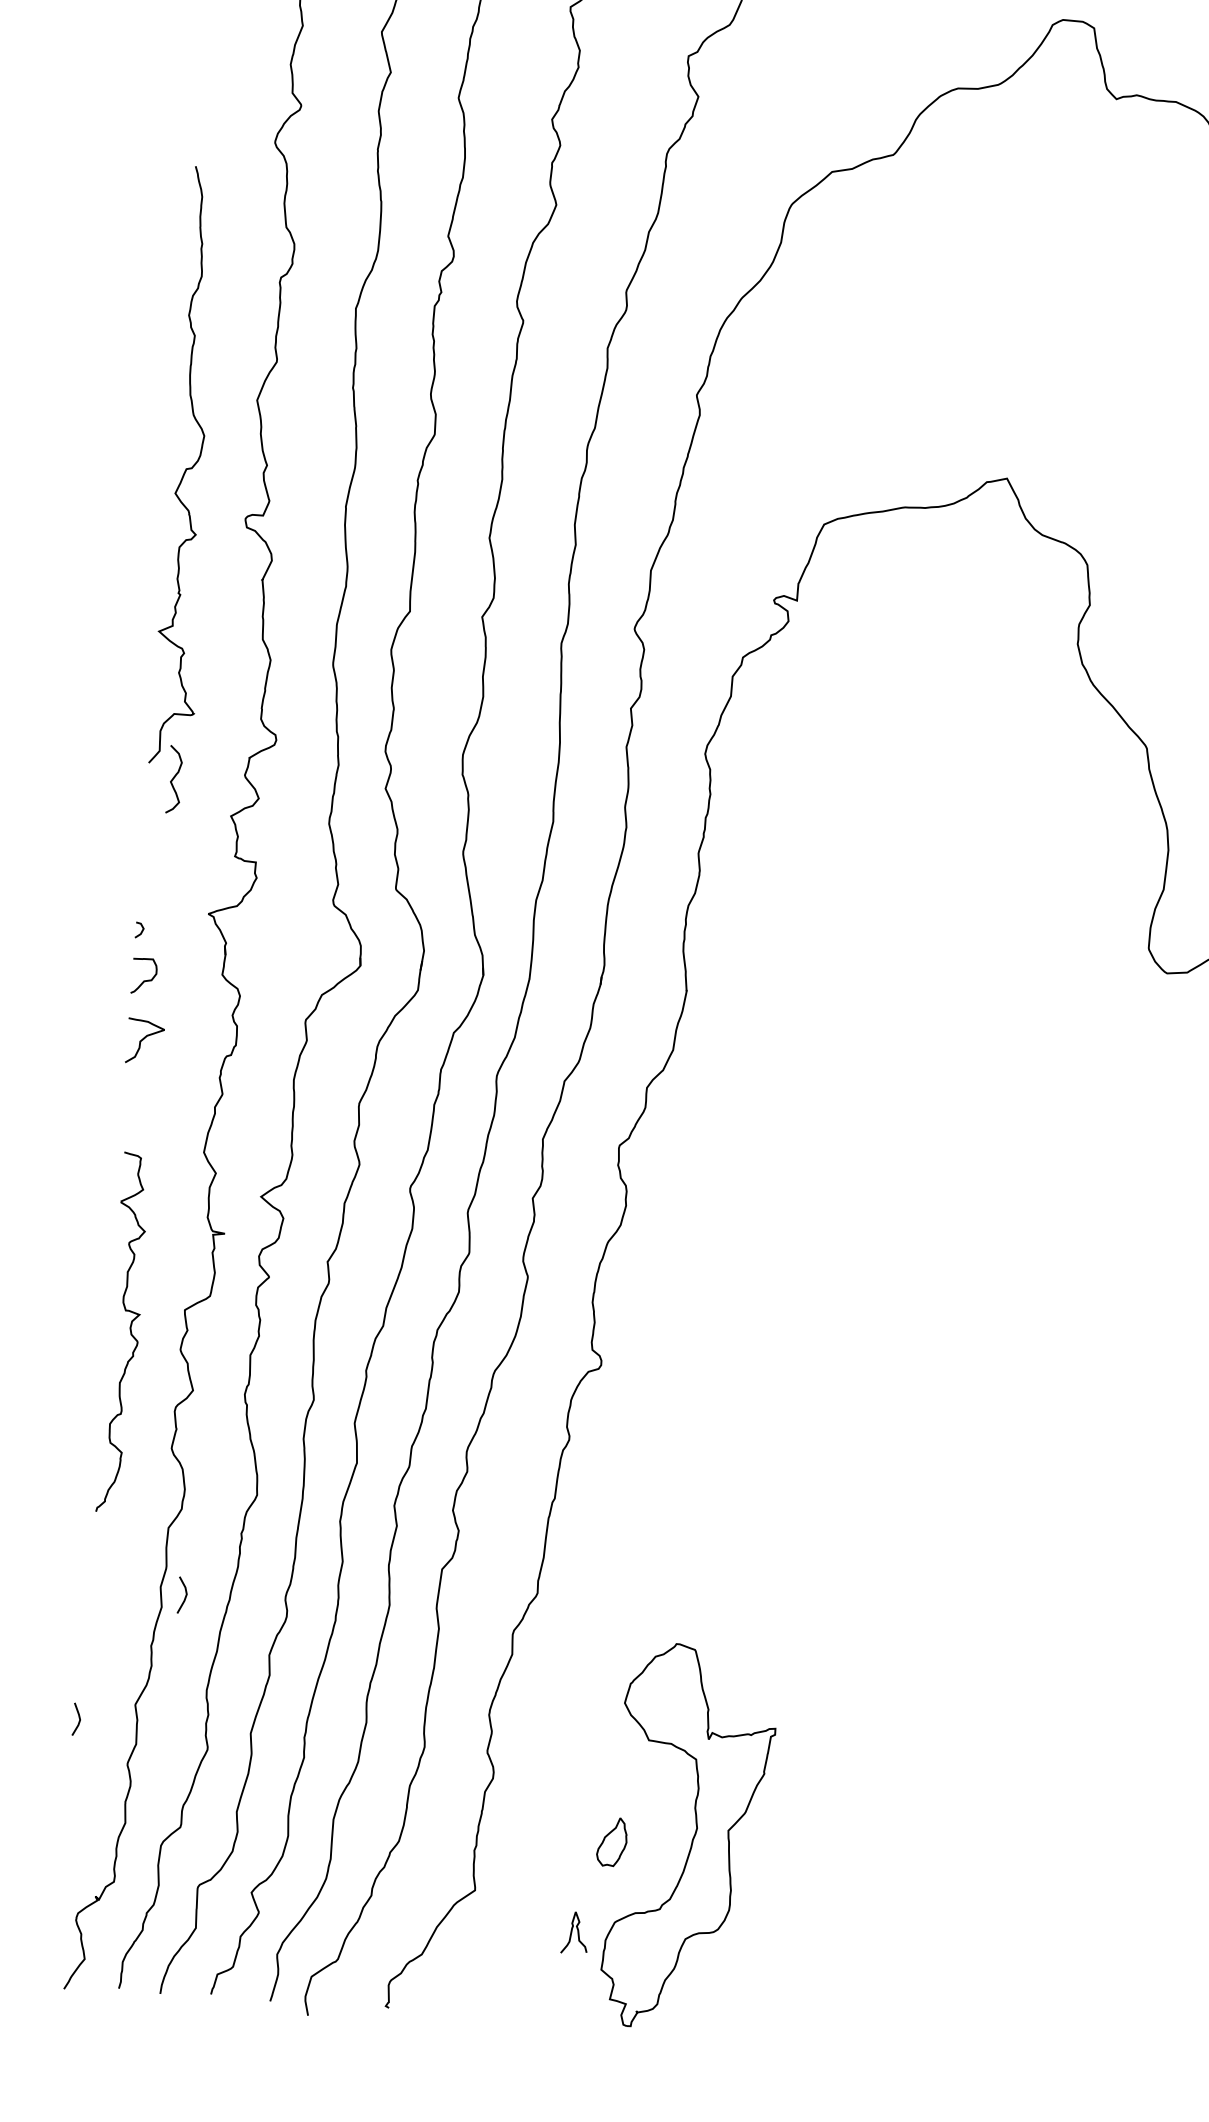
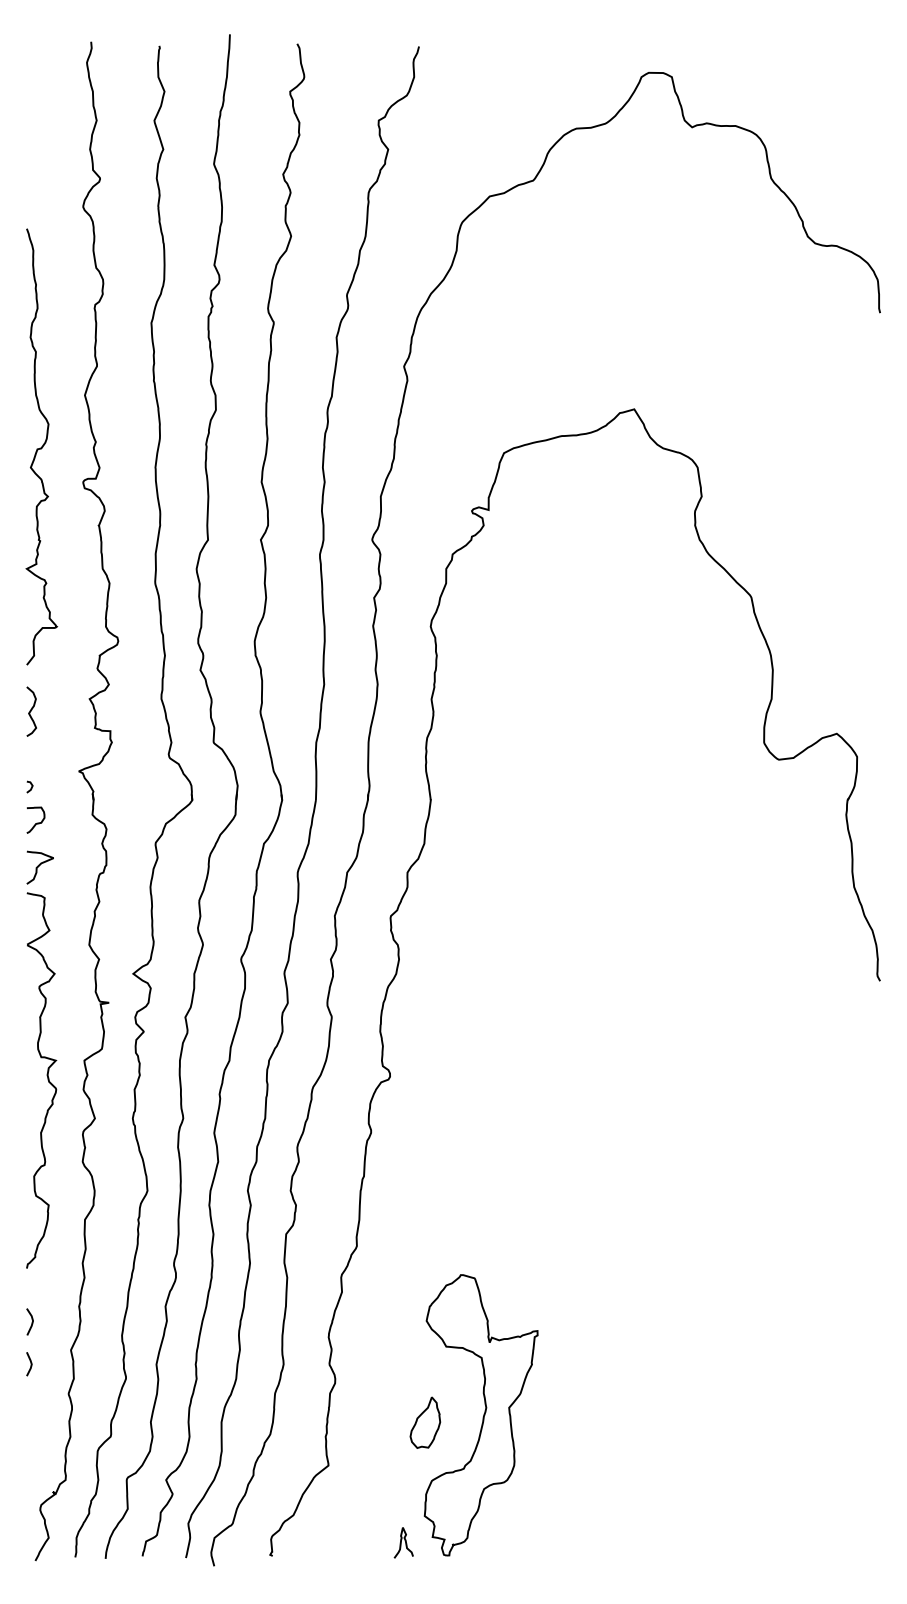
curve: (174, 779) -> (31, 711), moved
part: (124, 1332) -> (41, 1080), size x1.43
curve: (184, 1596) -> (31, 1322), moved
part: (612, 1841) -> (425, 1422), size x1.43
curve: (576, 1931) -> (404, 1541), moved

